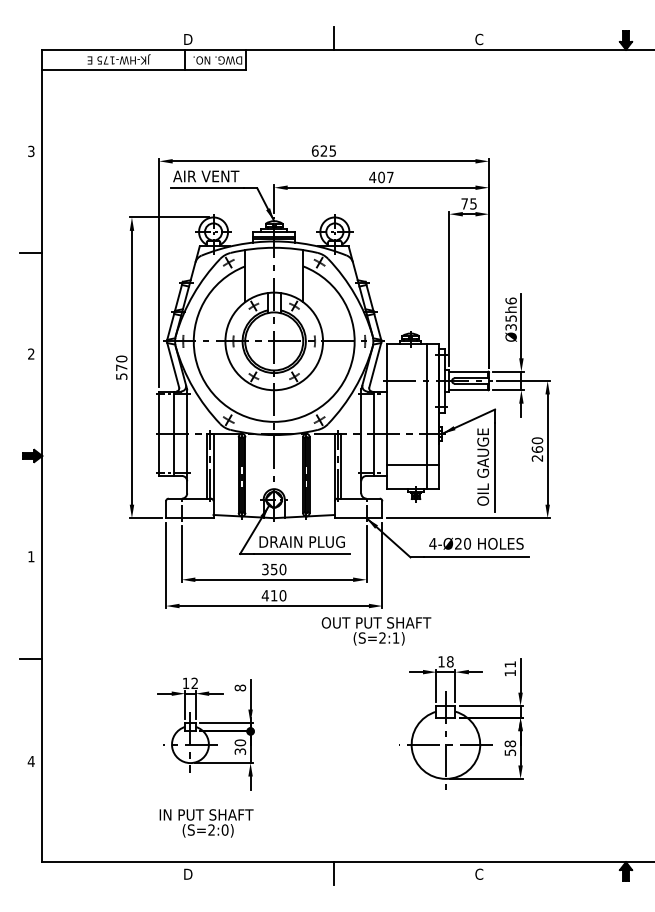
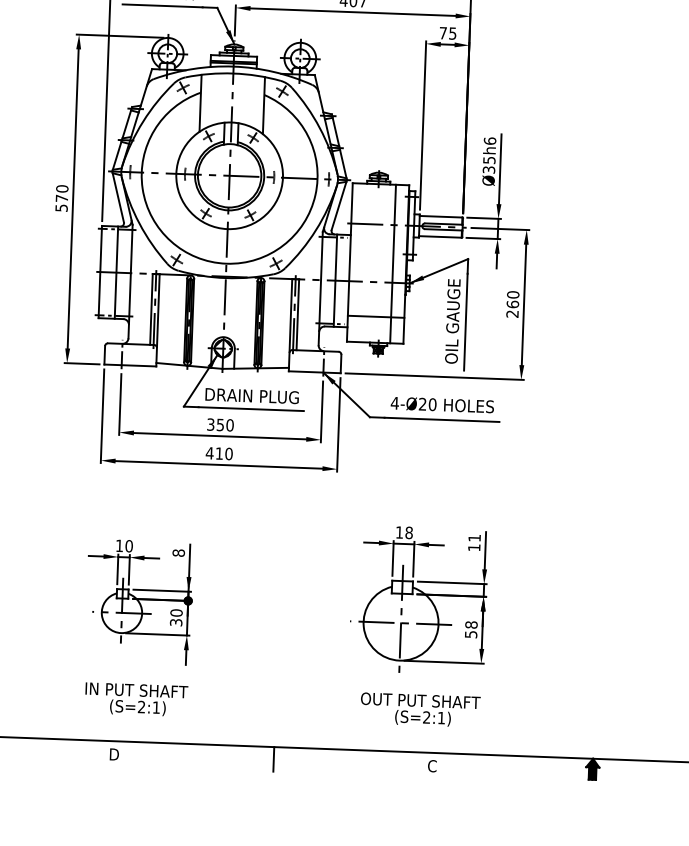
text: (376, 631) -> (420, 710), moved
text: (194, 683) -> (128, 546), 12 -> 10
text: (224, 829) -> (155, 707), (S=2:0) -> (S=2:1)

